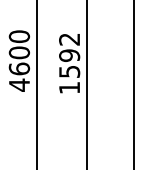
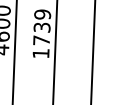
text: (69, 55) -> (42, 27), 1592 -> 1739

